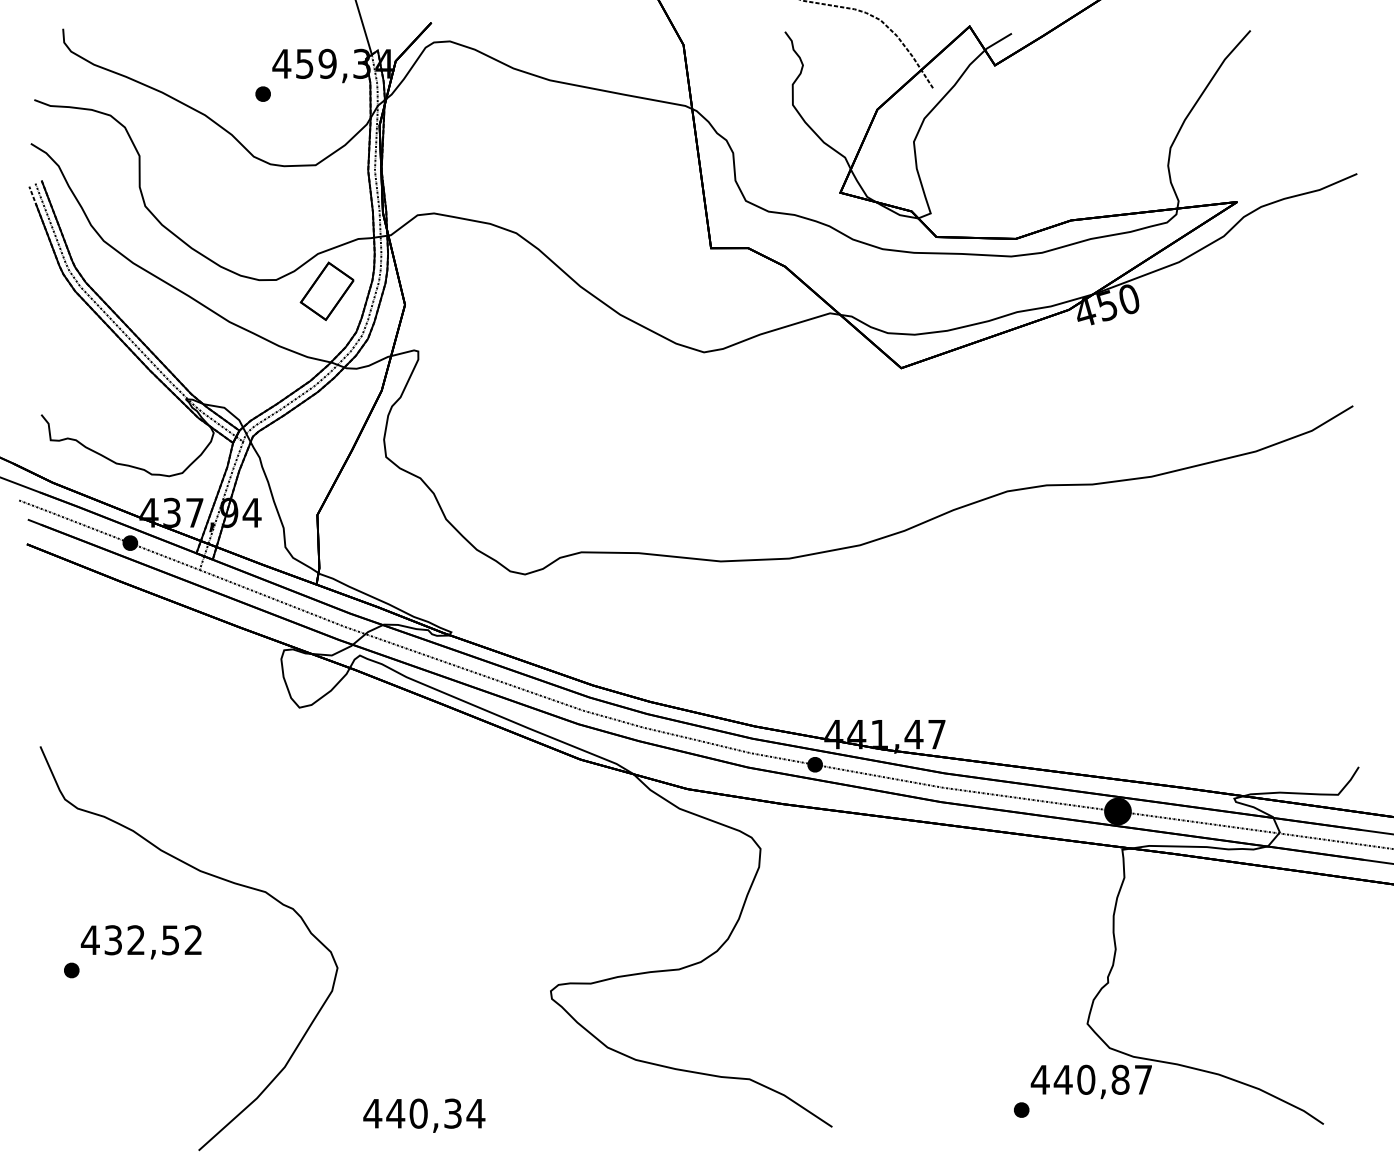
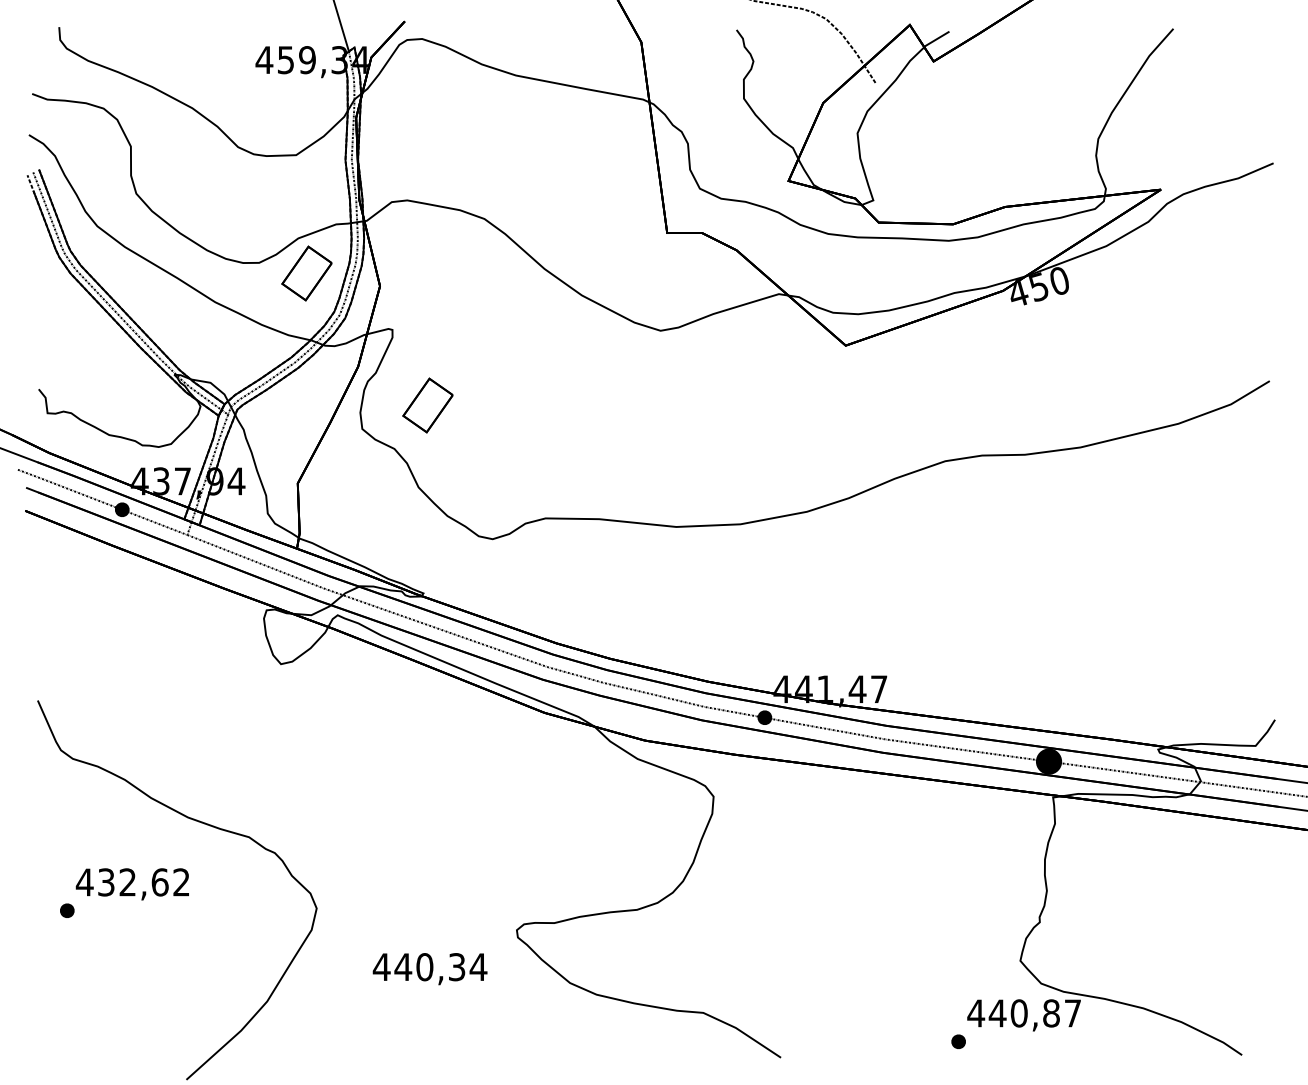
part: (262, 94) -> (246, 88), removed
part: (455, 431) -> (427, 405), added
text: (170, 940) -> (159, 882), 432,52 -> 432,62
text: (423, 1116) -> (429, 969), moved

